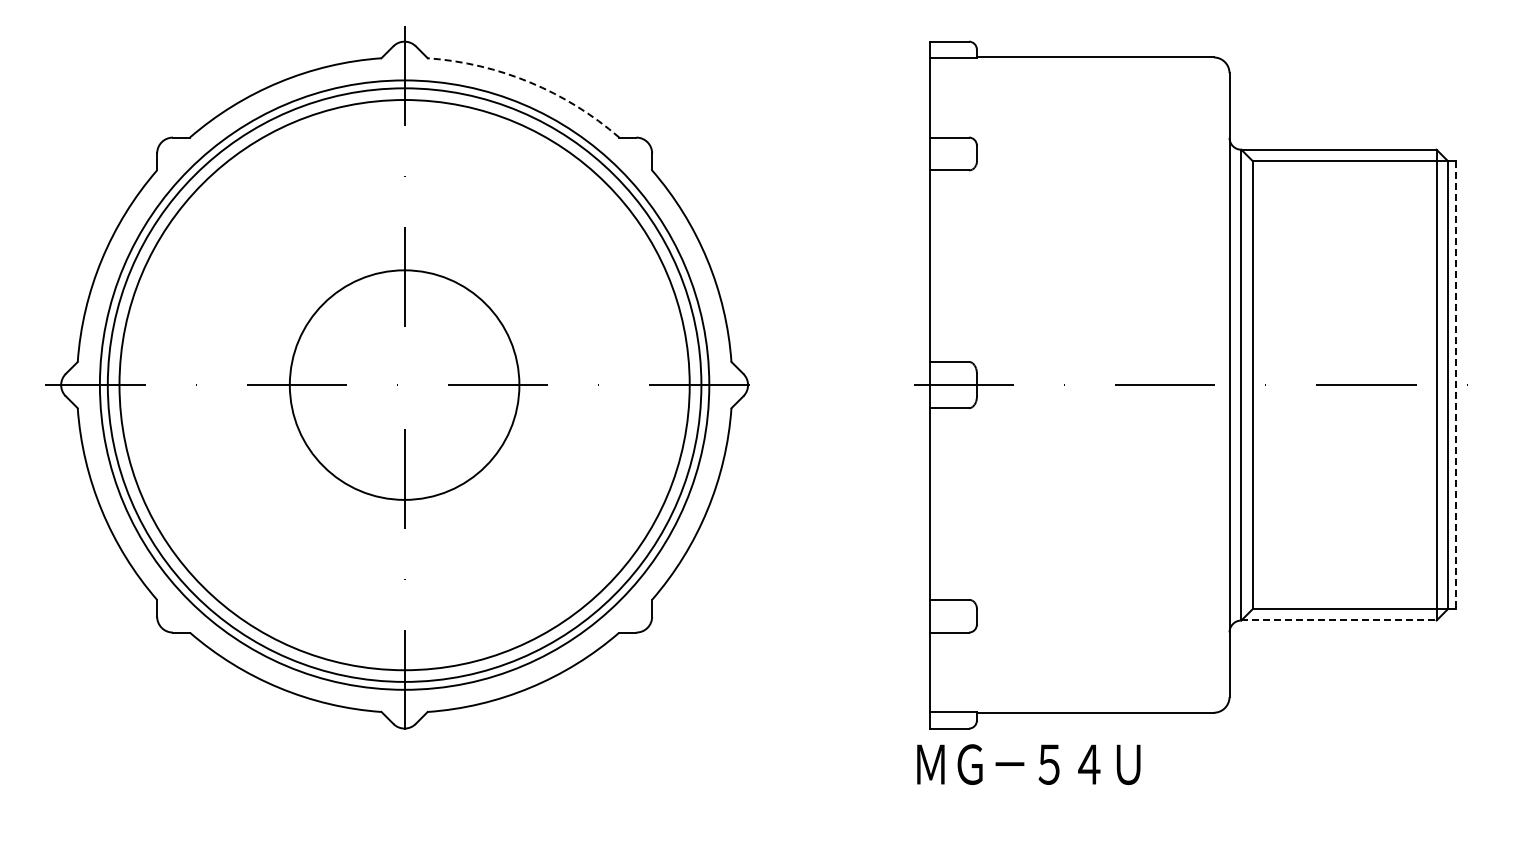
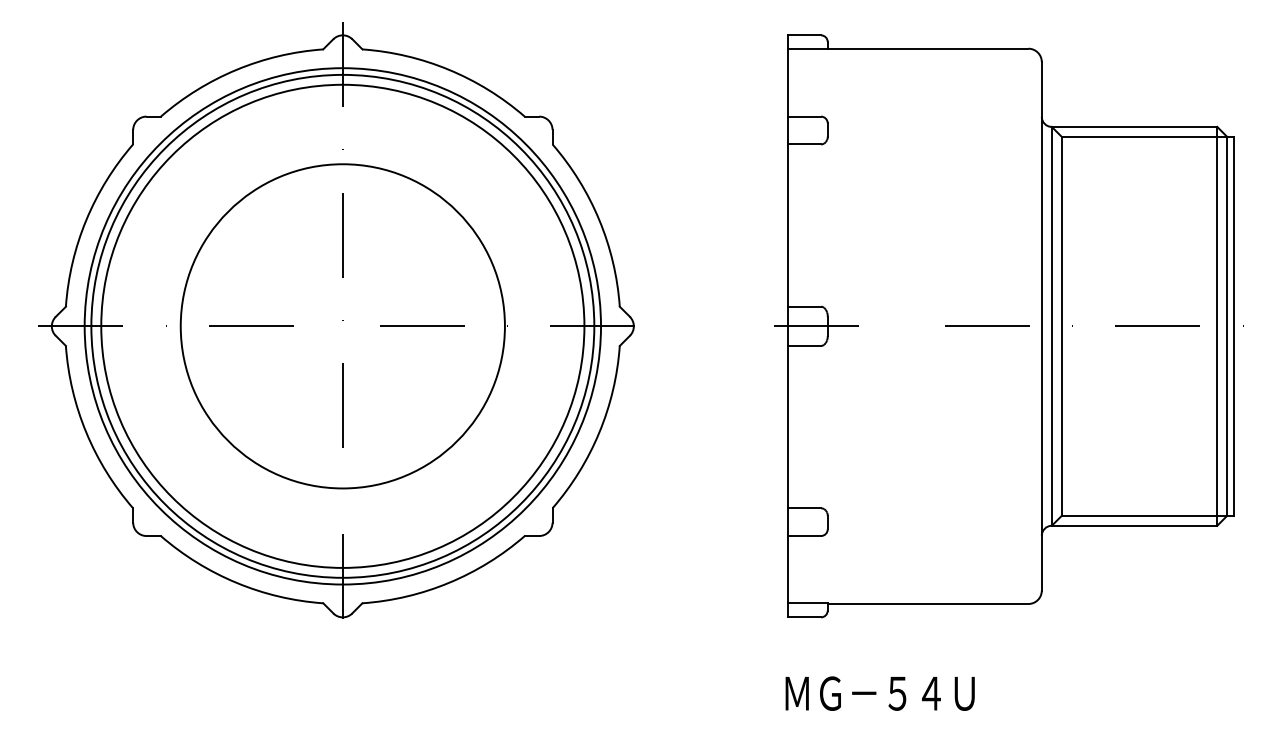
arc: (530, 82) -> (449, 69), dashed -> solid
circle: (404, 384) -> (342, 325), size x1.67
line: (1456, 385) -> (1234, 326), dashed -> solid
line: (1339, 620) -> (1134, 525), dashed -> solid
text: (1028, 764) -> (879, 693), moved

